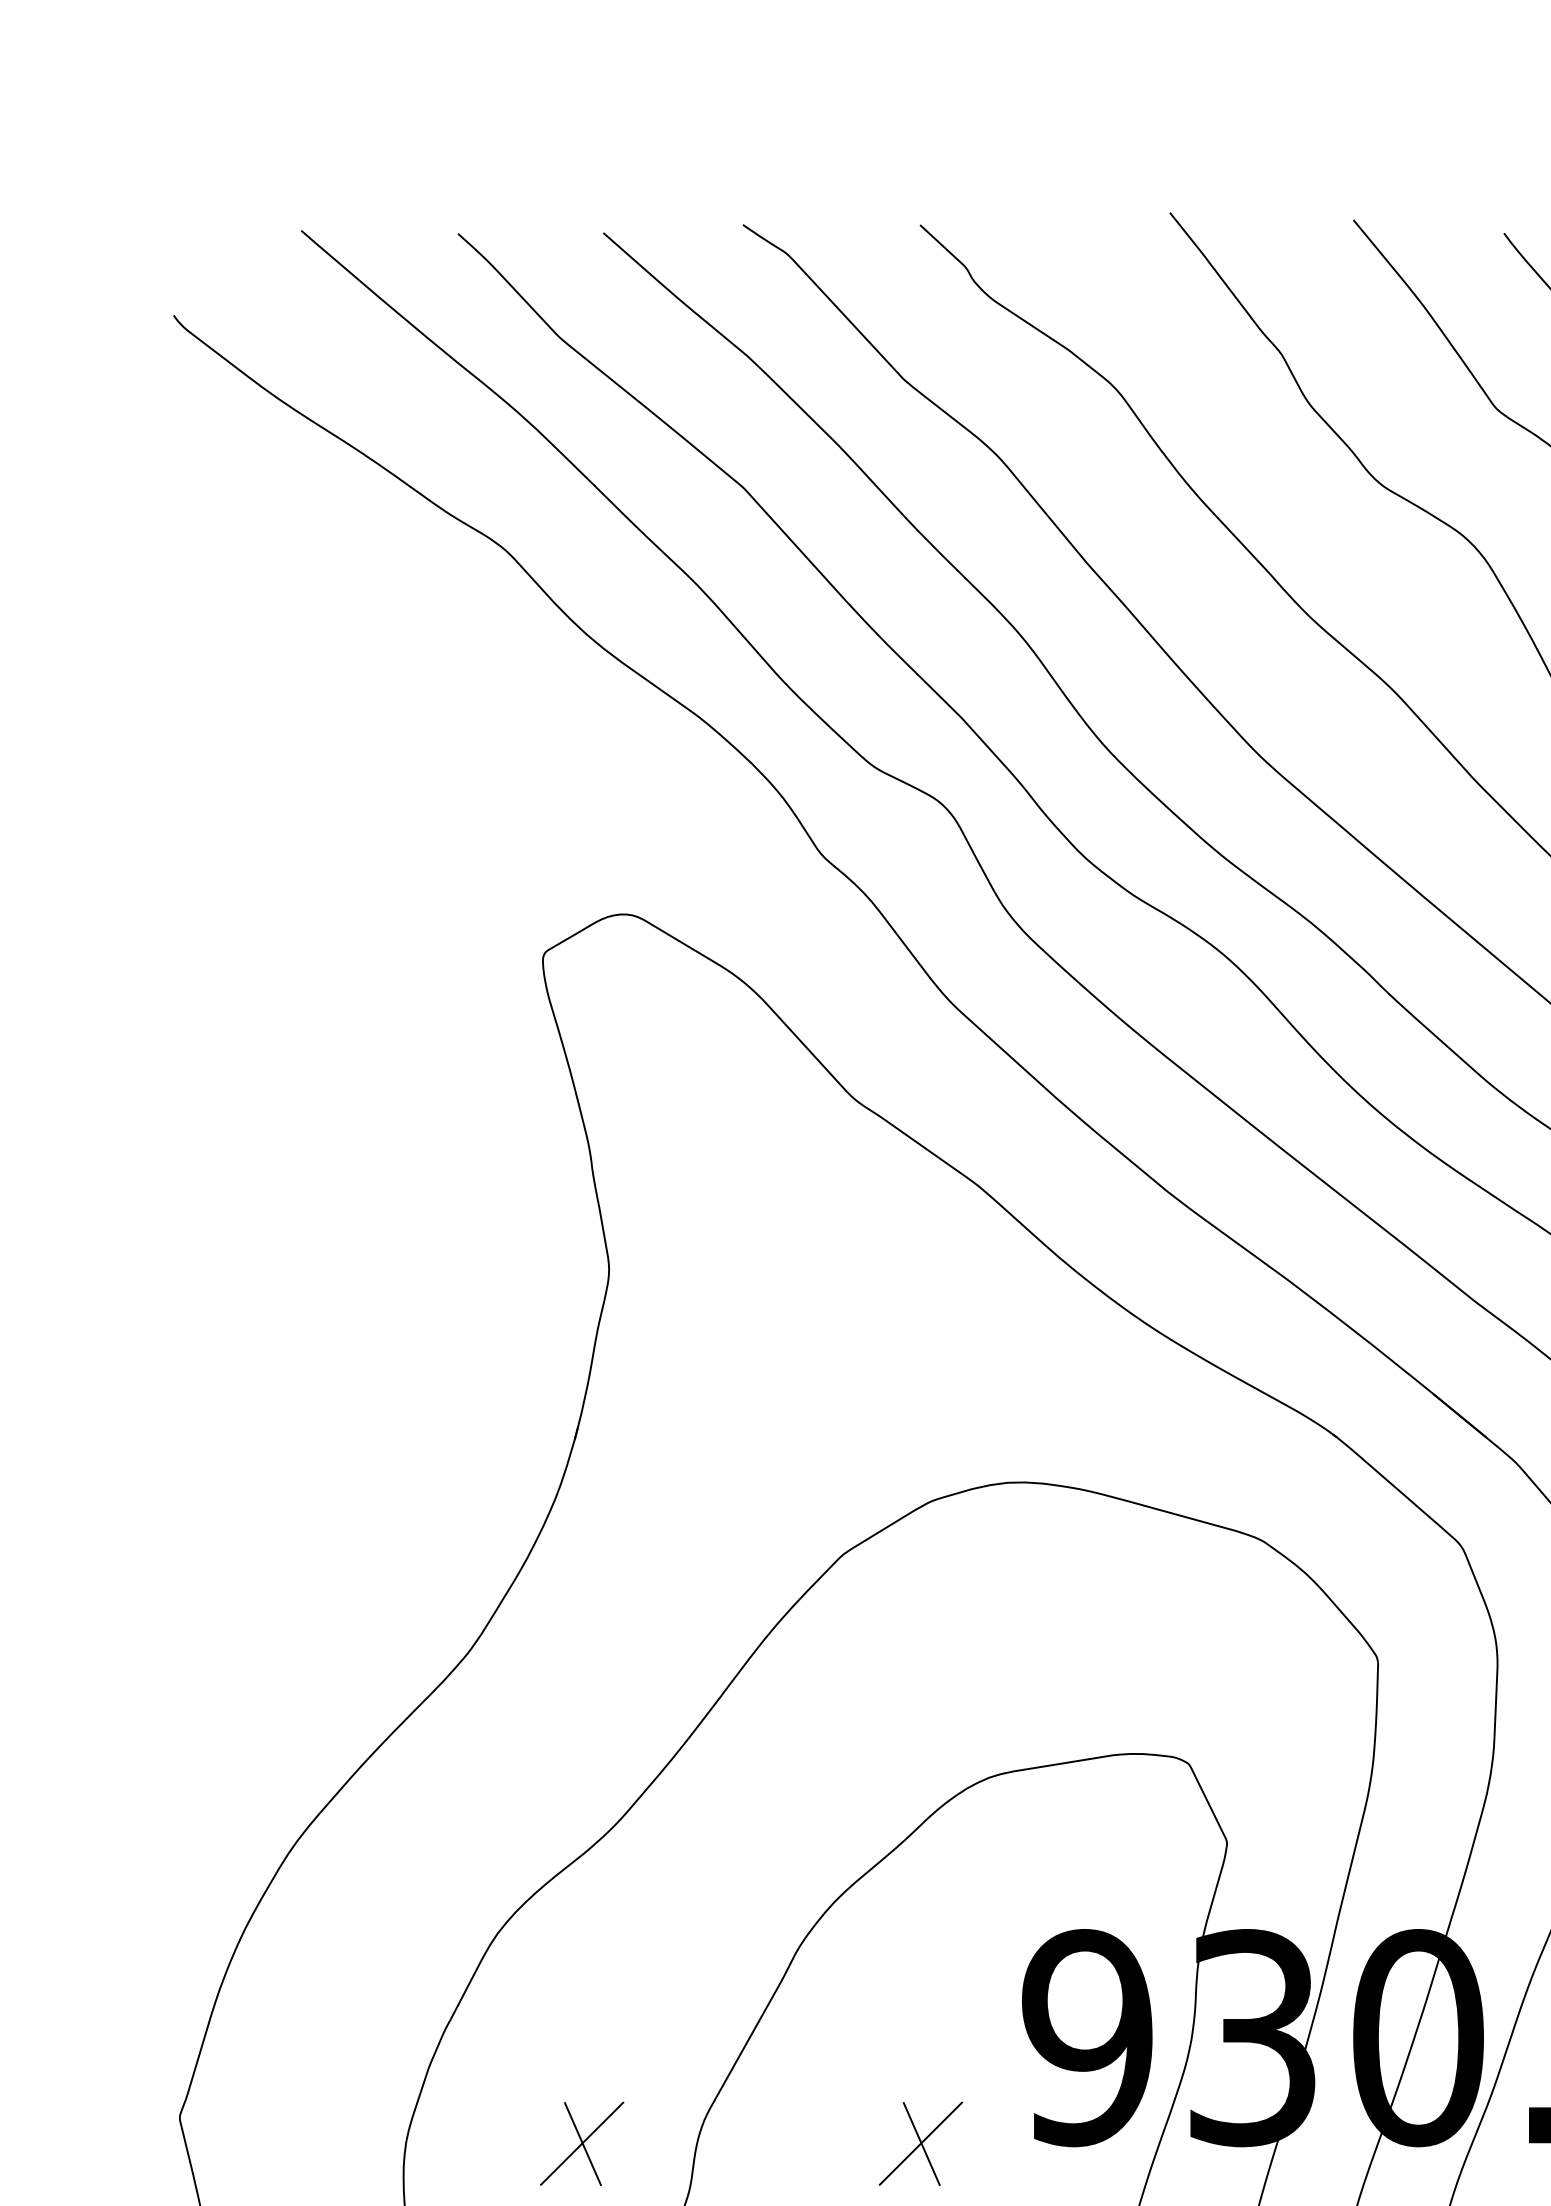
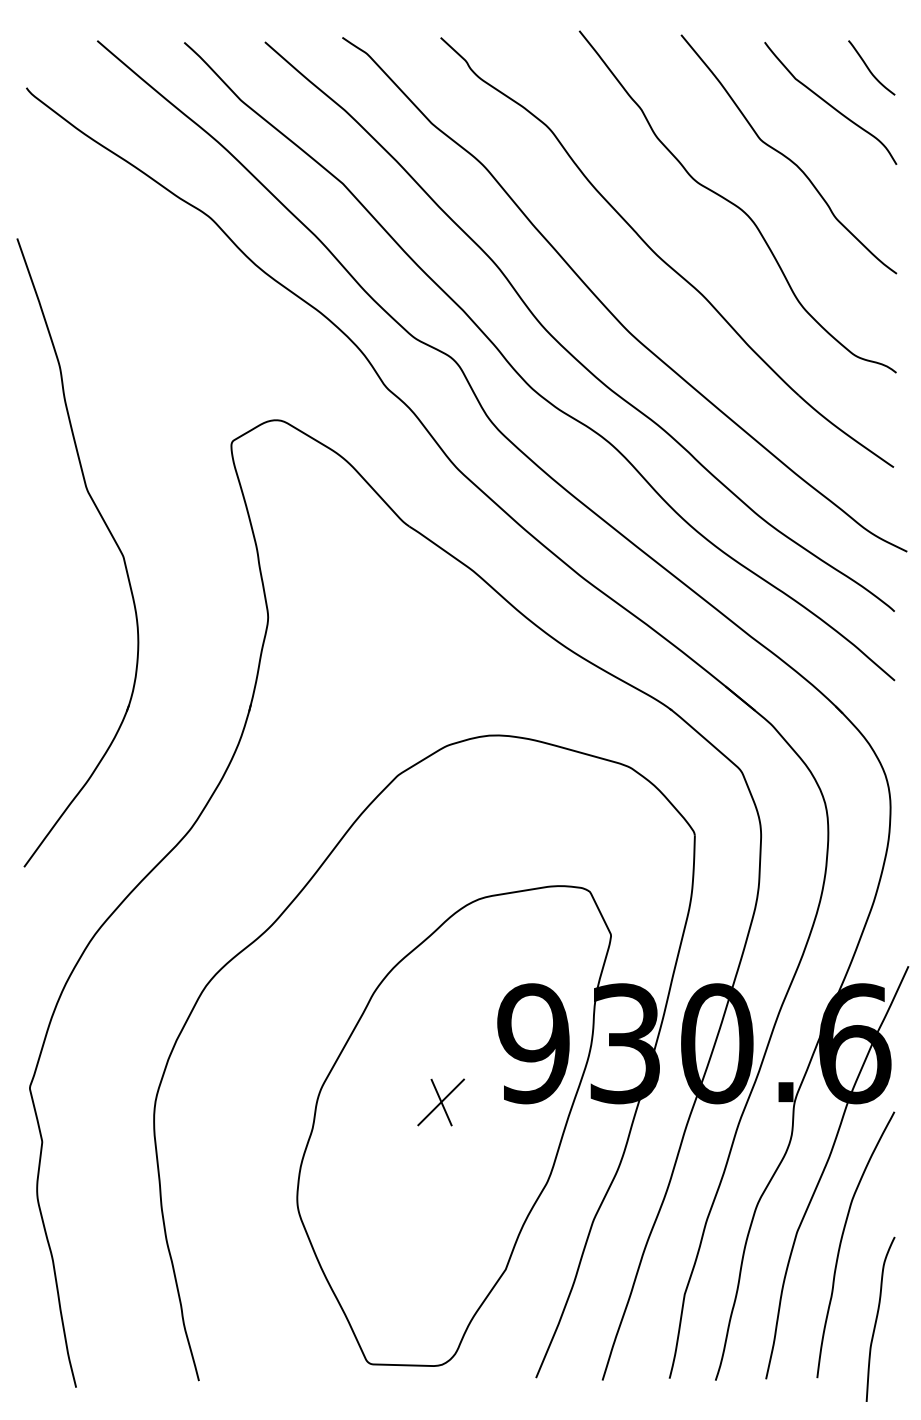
part: (323, 1118) -> (109, 533), added
part: (580, 2143) -> (252, 1102), removed

